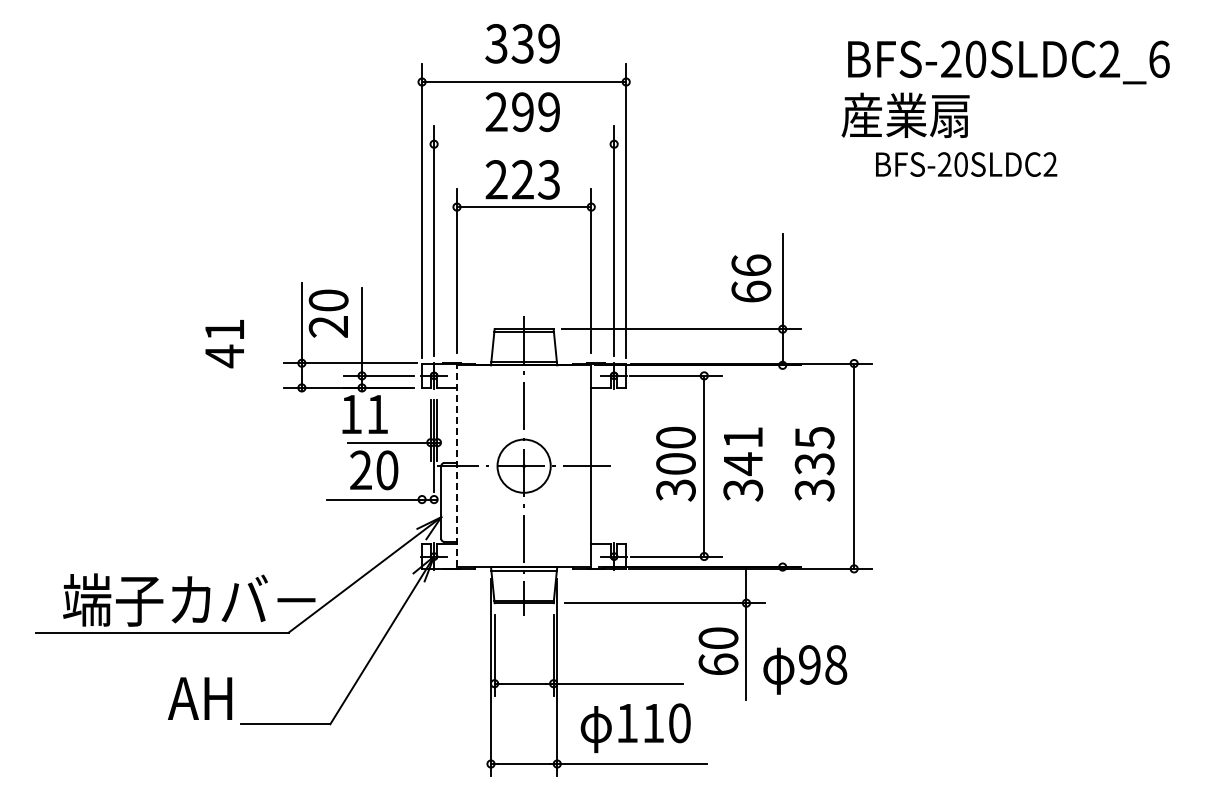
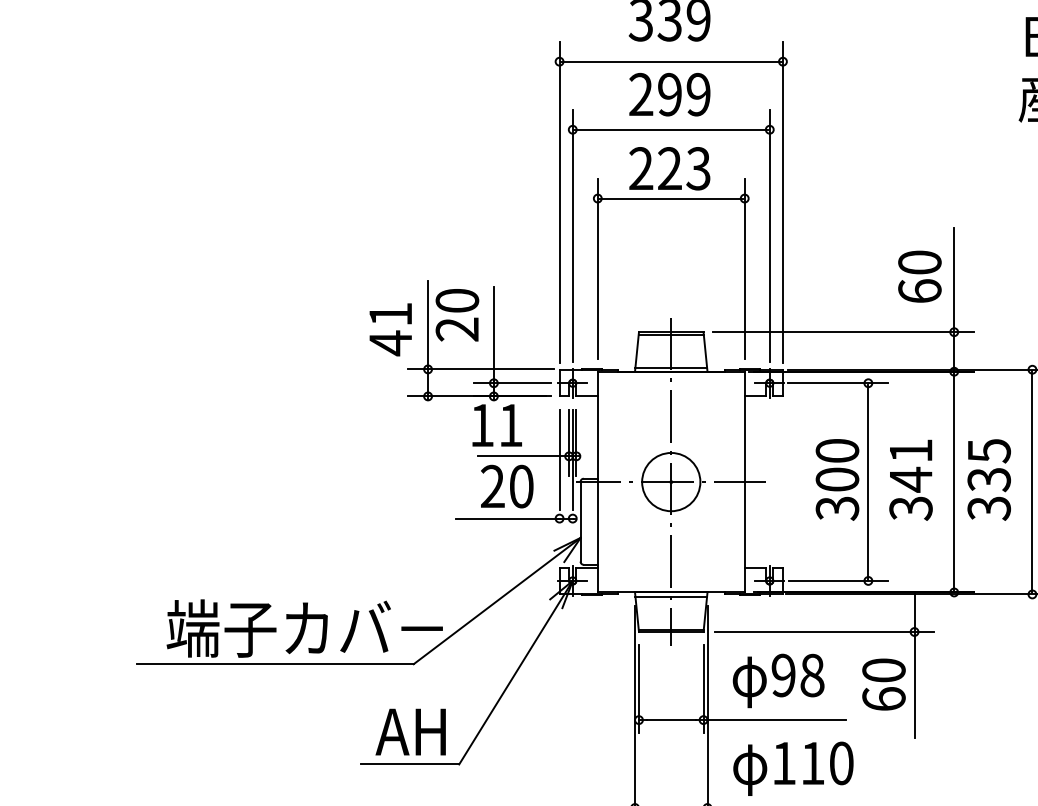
line: (523, 144) -> (670, 130), added
text: (751, 265) -> (920, 262), 66 -> 60
text: (224, 344) -> (390, 330), moved
line: (422, 445) -> (560, 459), added
line: (782, 465) -> (953, 481), added
line: (457, 466) -> (598, 482), dashed -> solid
text: (805, 669) -> (778, 680), moved
text: (200, 698) -> (411, 731), moved

